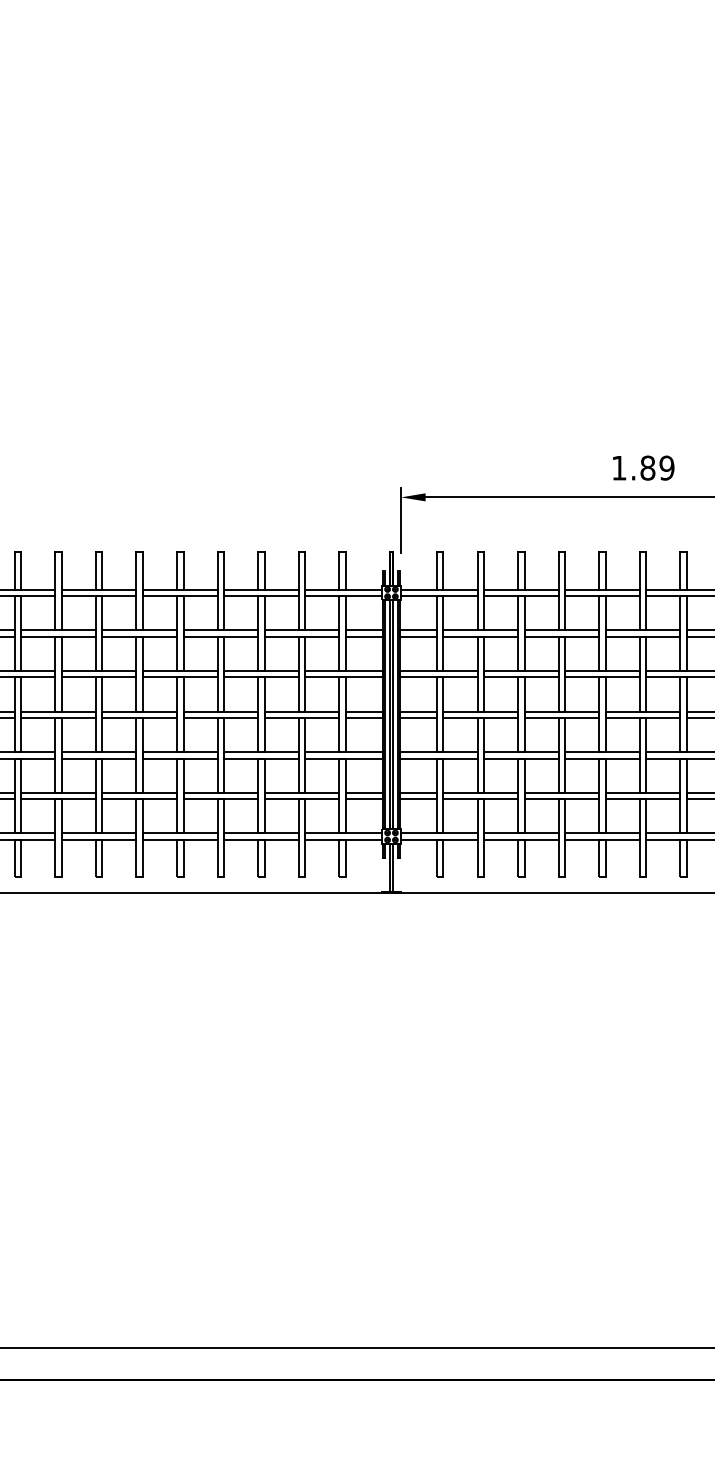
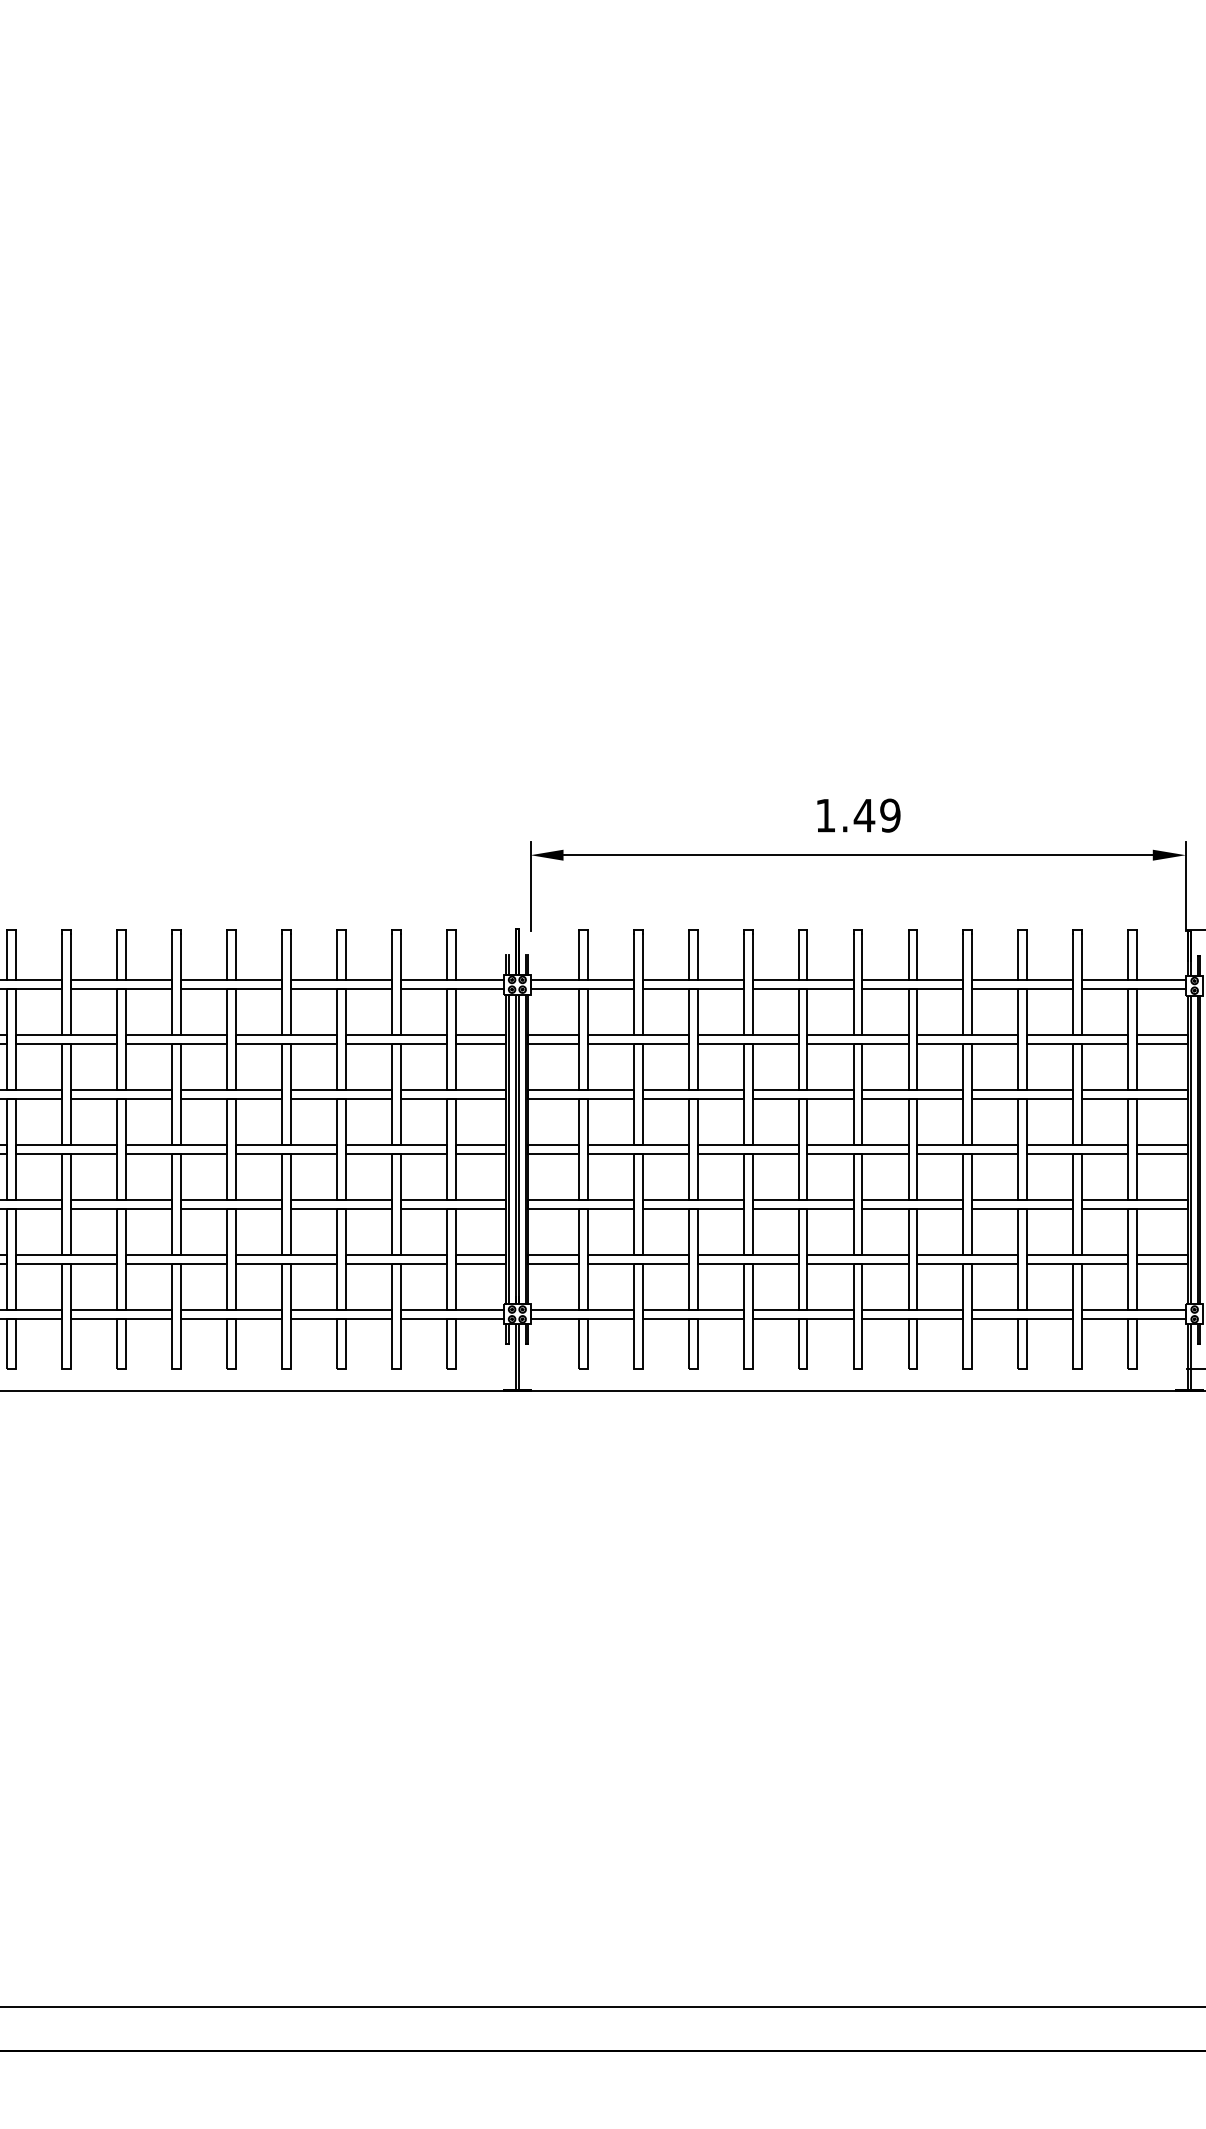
text: (647, 468) -> (864, 815), 1.89 -> 1.49

